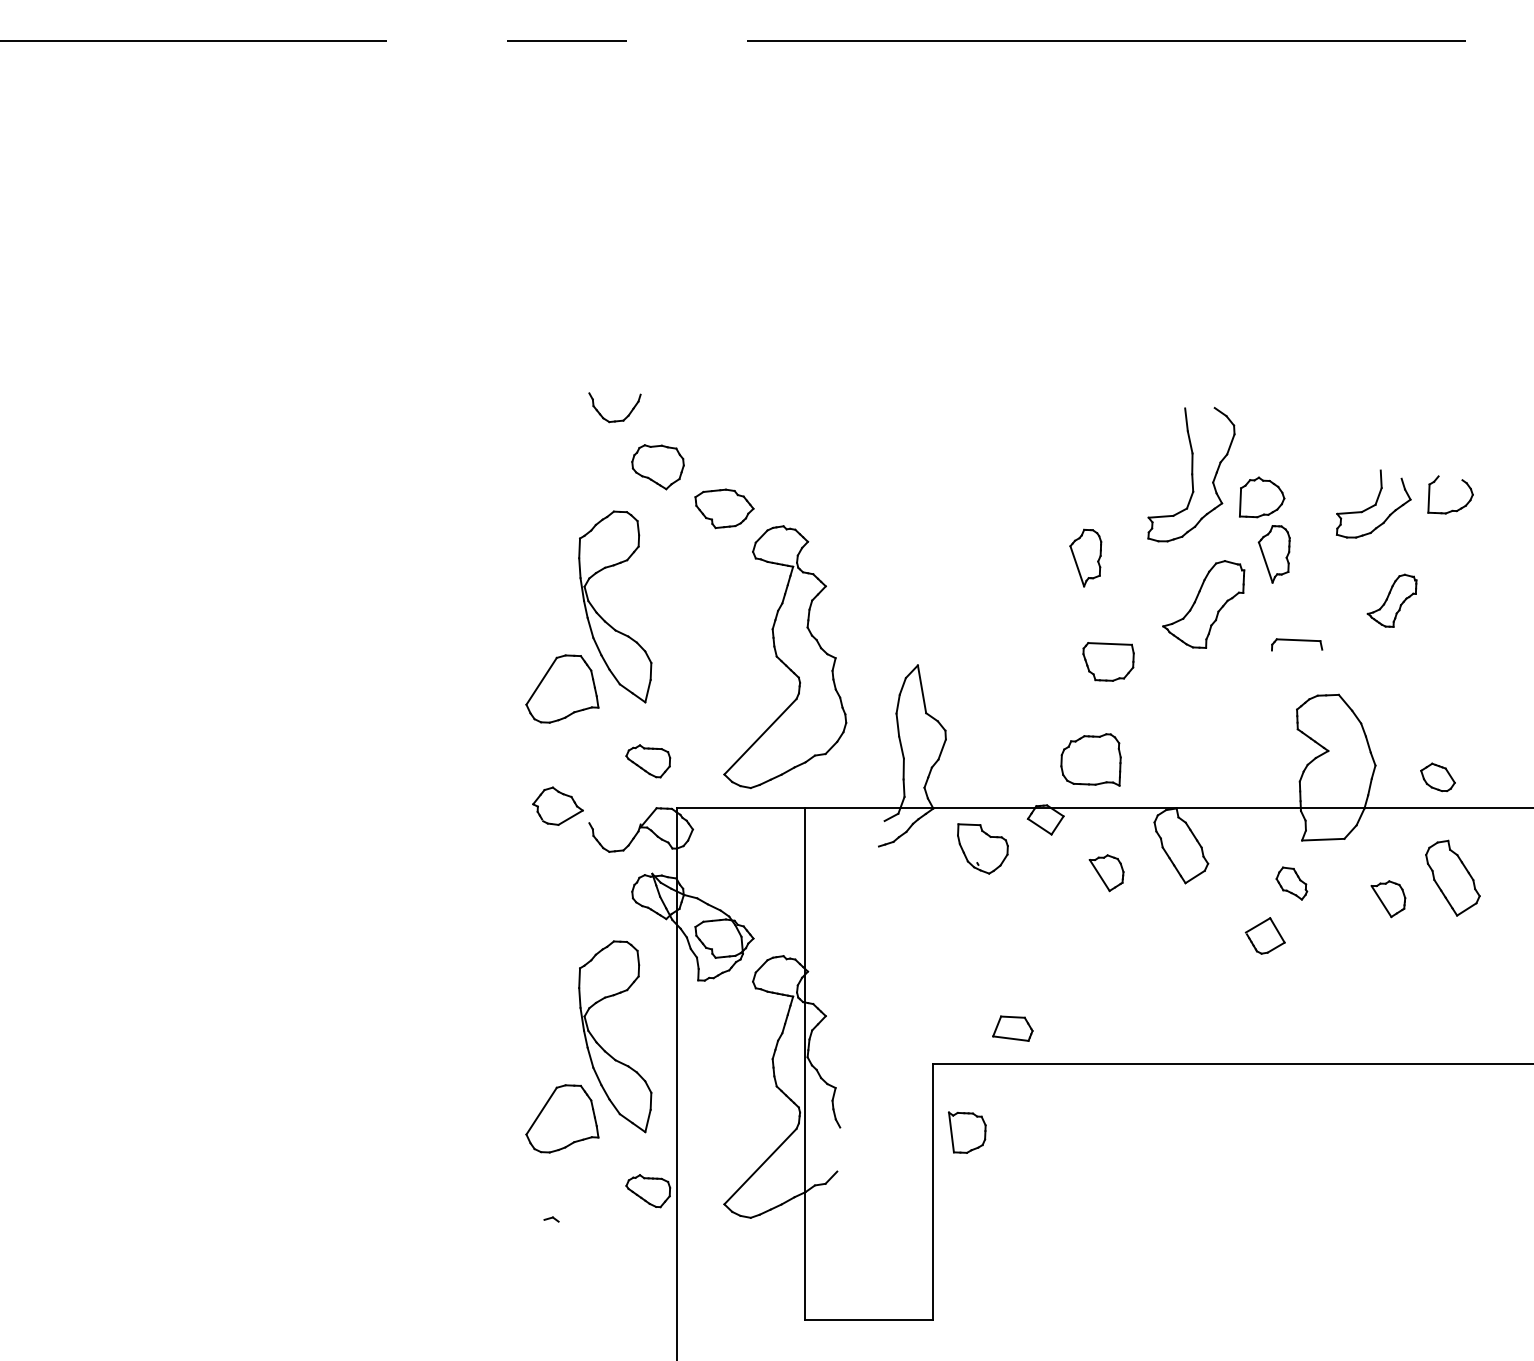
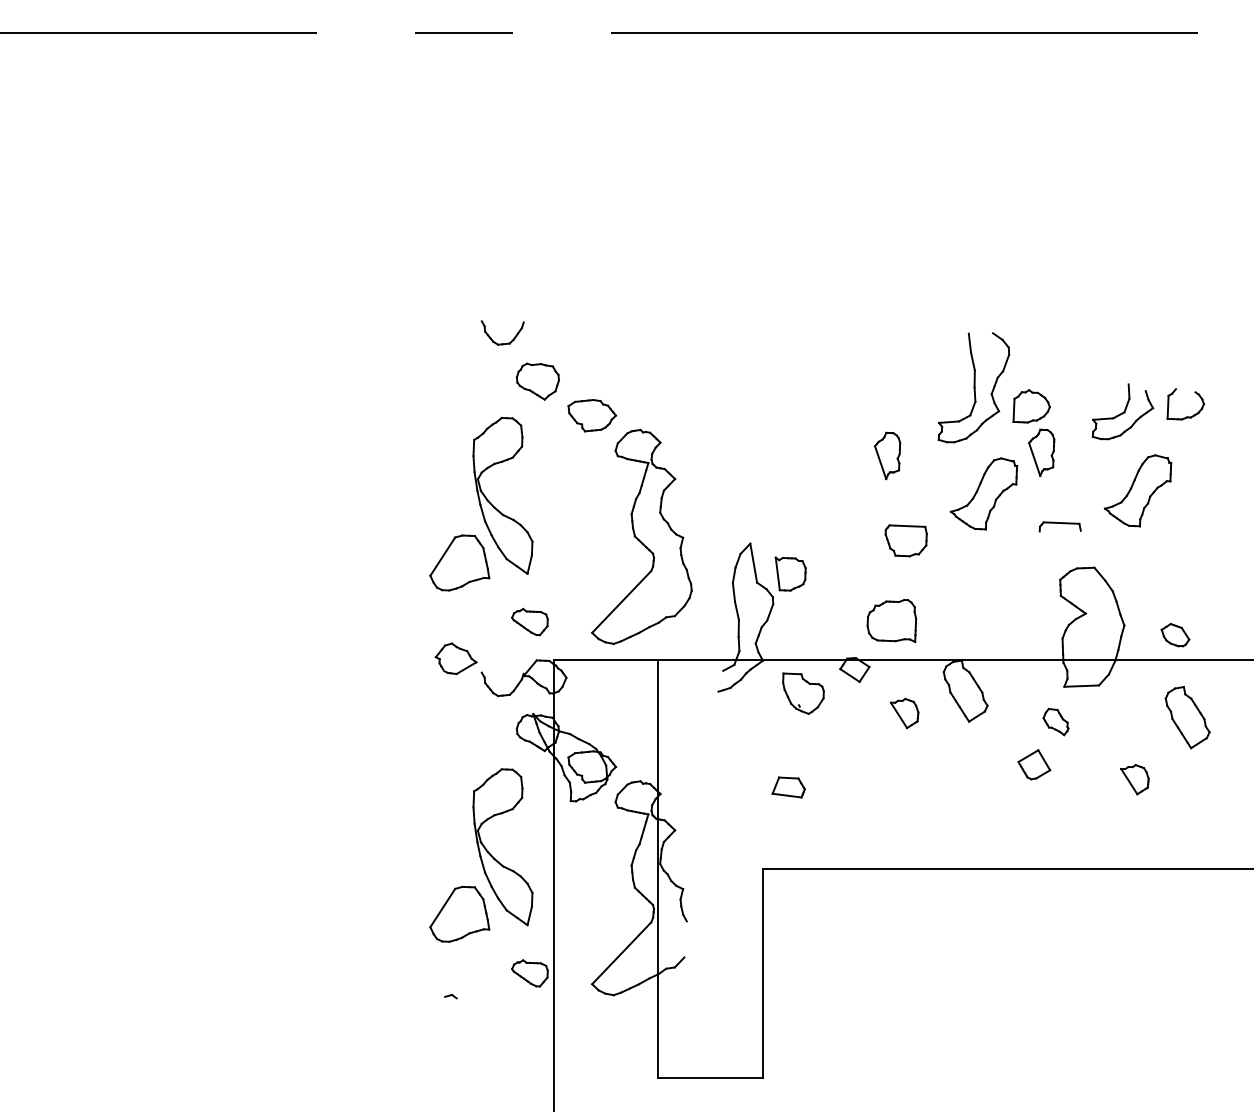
part: (1391, 600) -> (1137, 490), size x1.67
part: (1388, 899) -> (1135, 779), moved
part: (1012, 1028) -> (788, 787), moved
part: (967, 1132) -> (790, 573), moved

